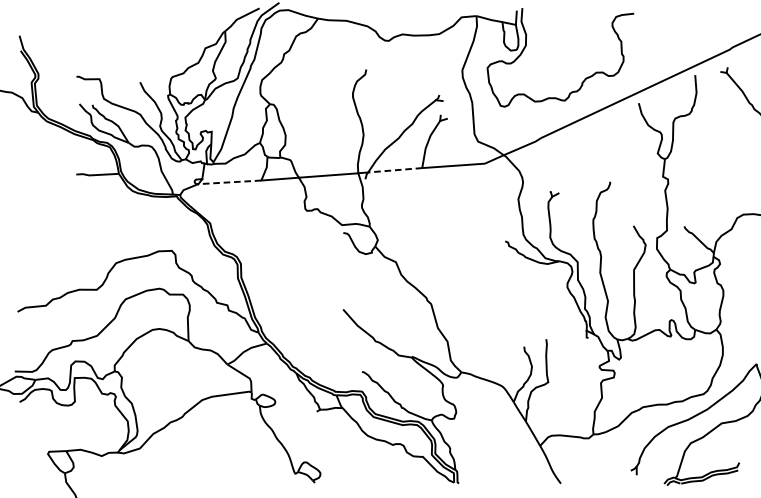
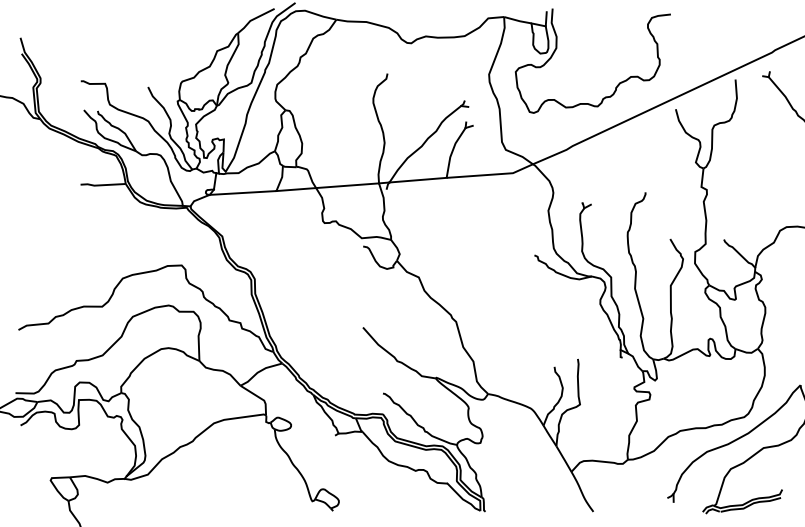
line: (395, 170) -> (418, 180), dashed -> solid
line: (229, 182) -> (242, 193), dashed -> solid

